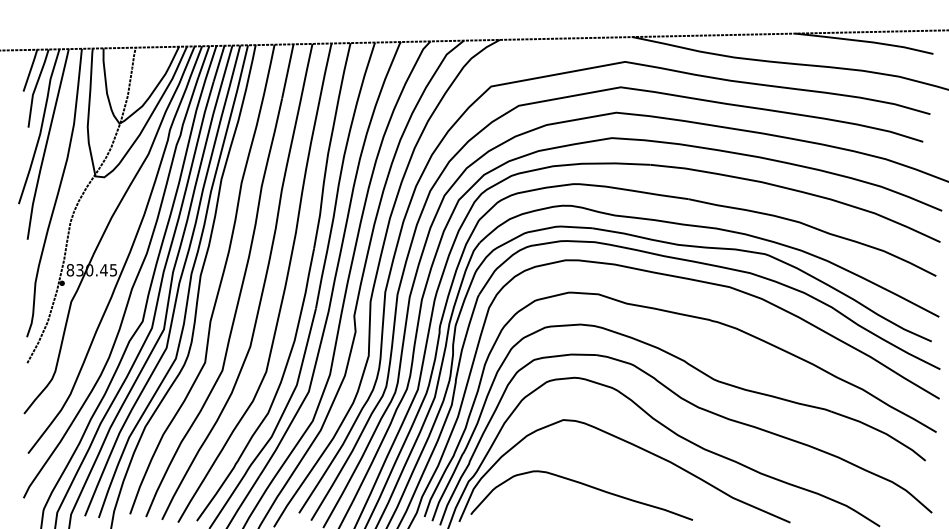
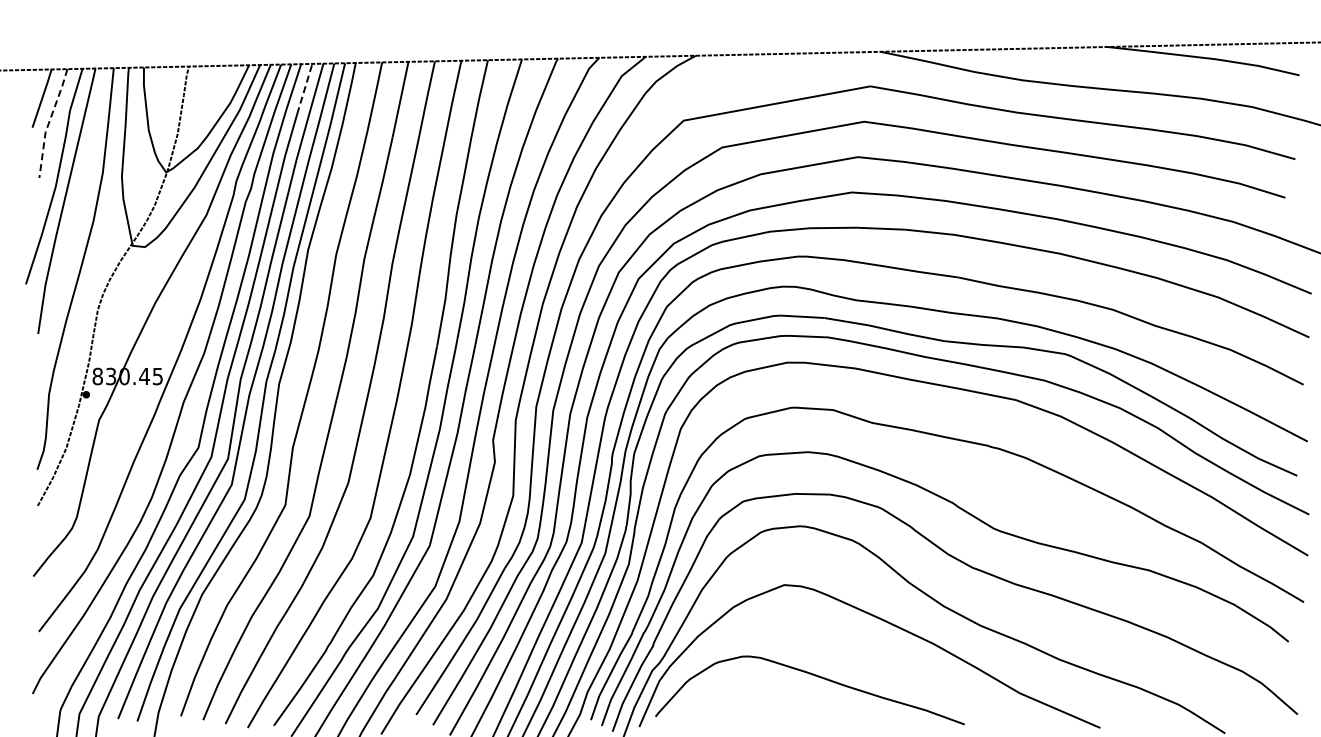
line: (218, 63) -> (304, 88), solid -> dashed
line: (35, 87) -> (49, 122), solid -> dashed

